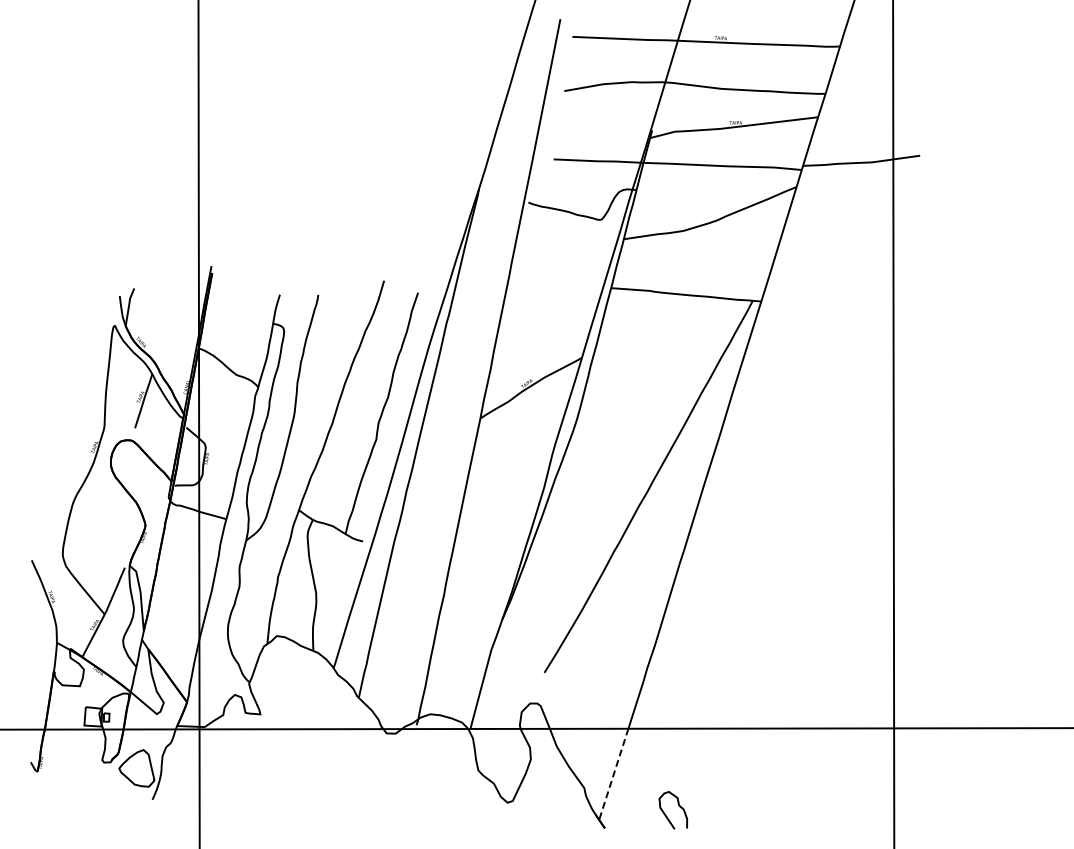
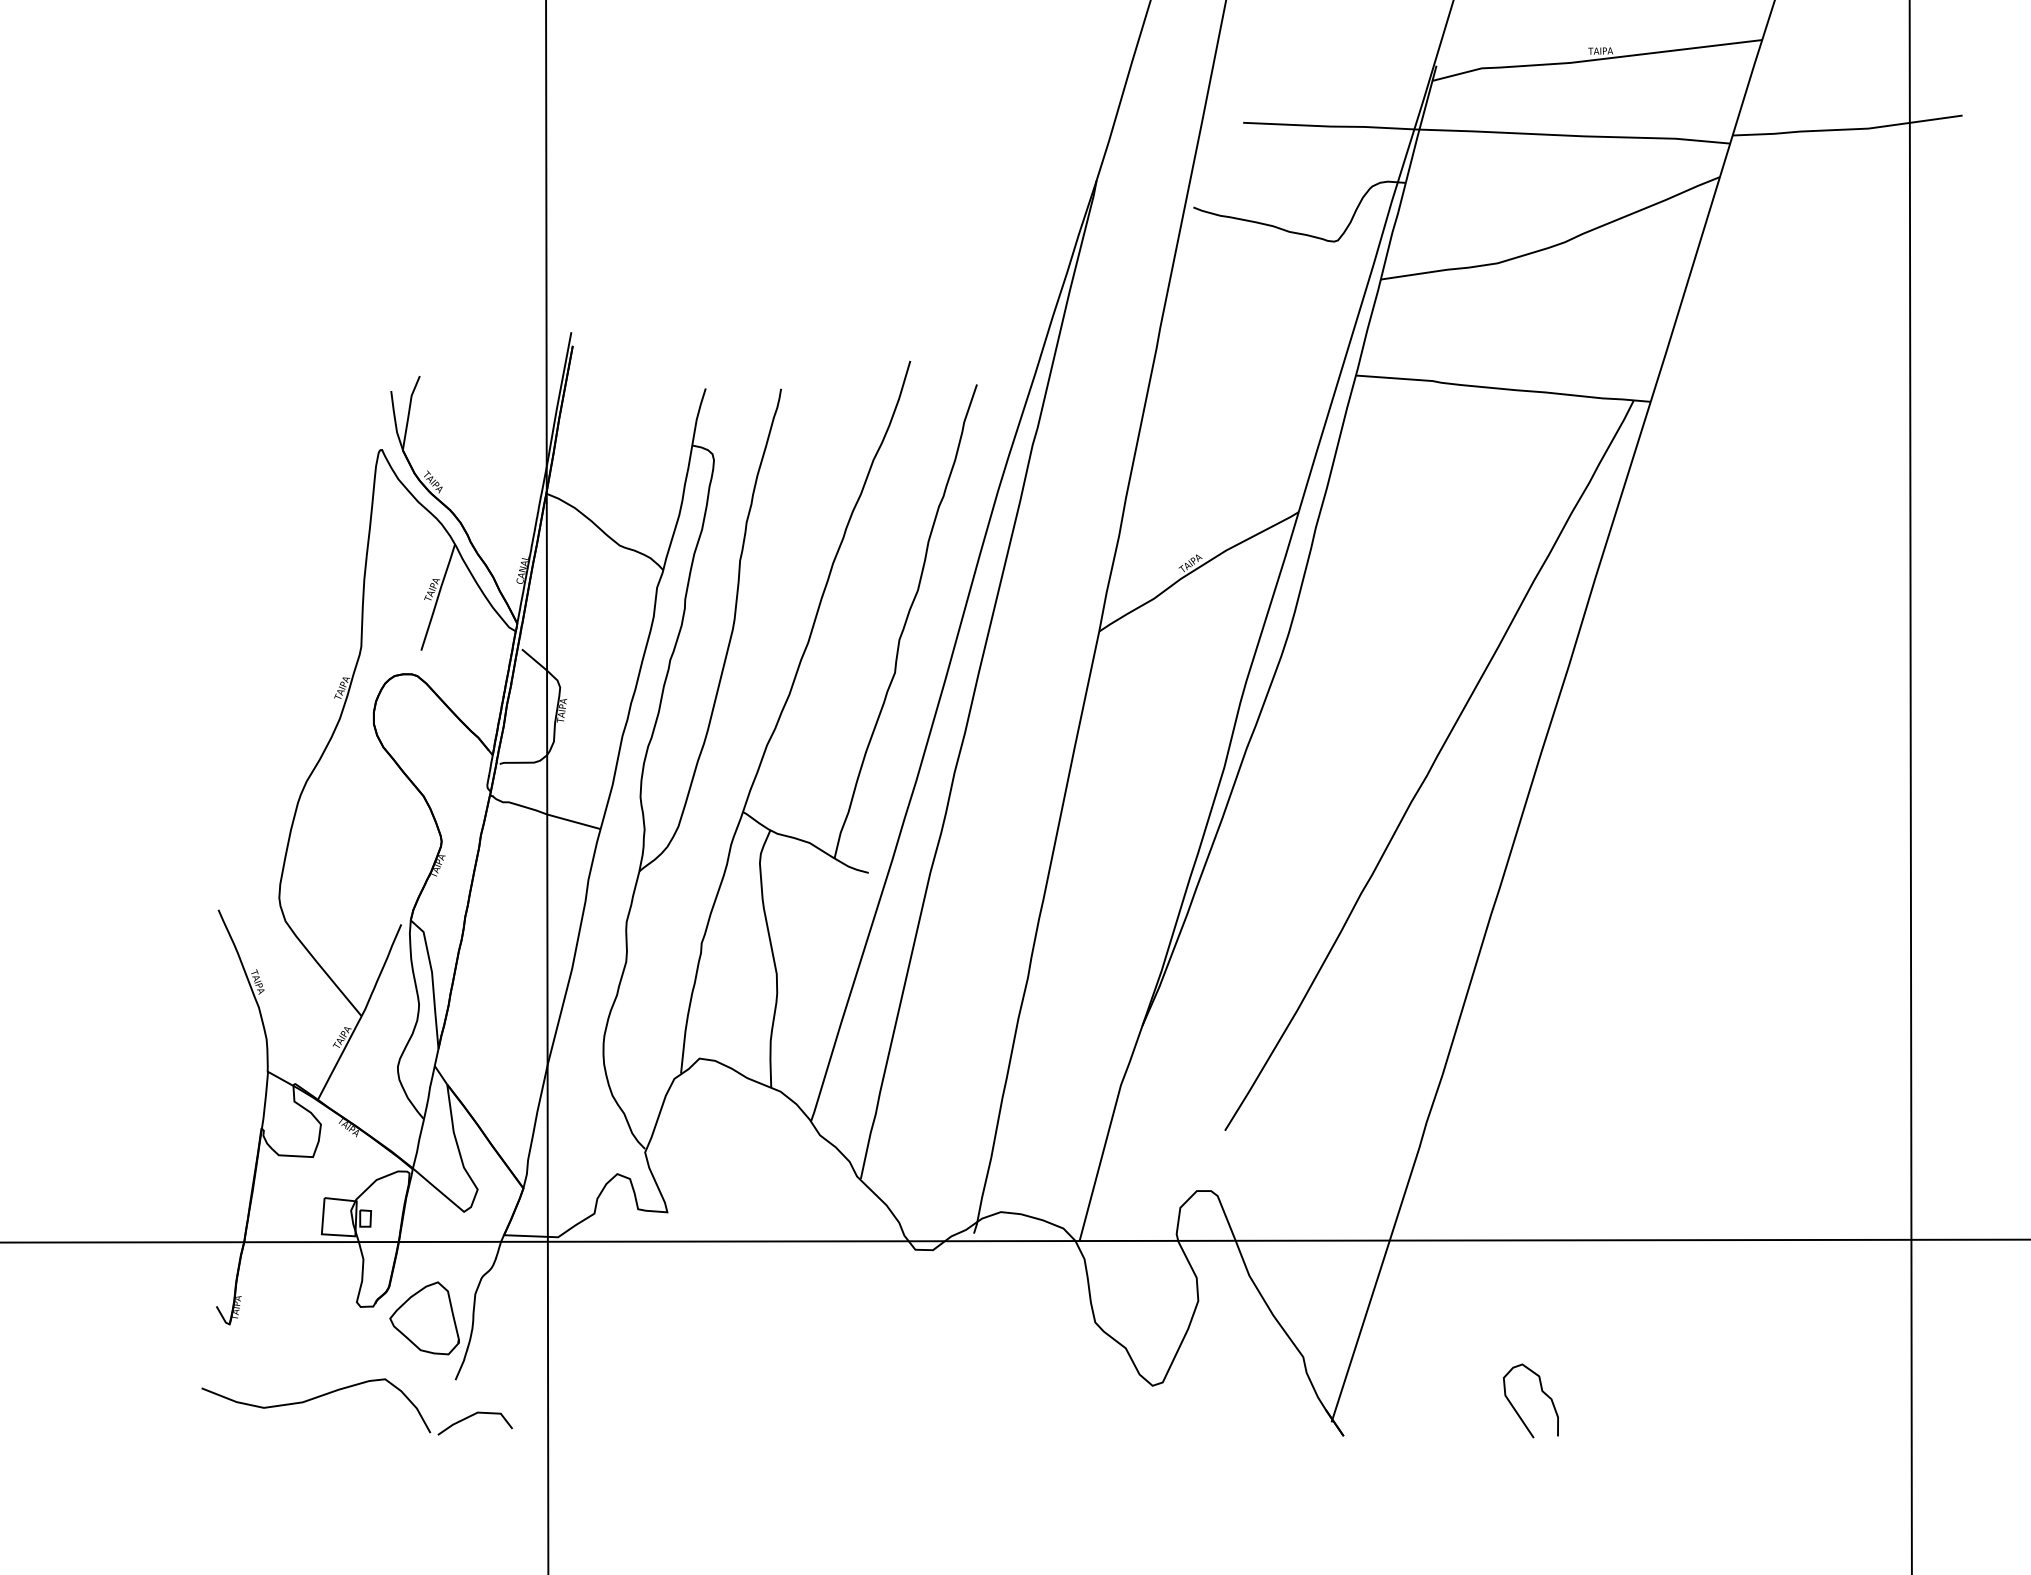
line: (613, 775) -> (1360, 1332), dashed -> solid
part: (98, 804) -> (349, 1389), added
curve: (678, 806) -> (1541, 1393), moved

